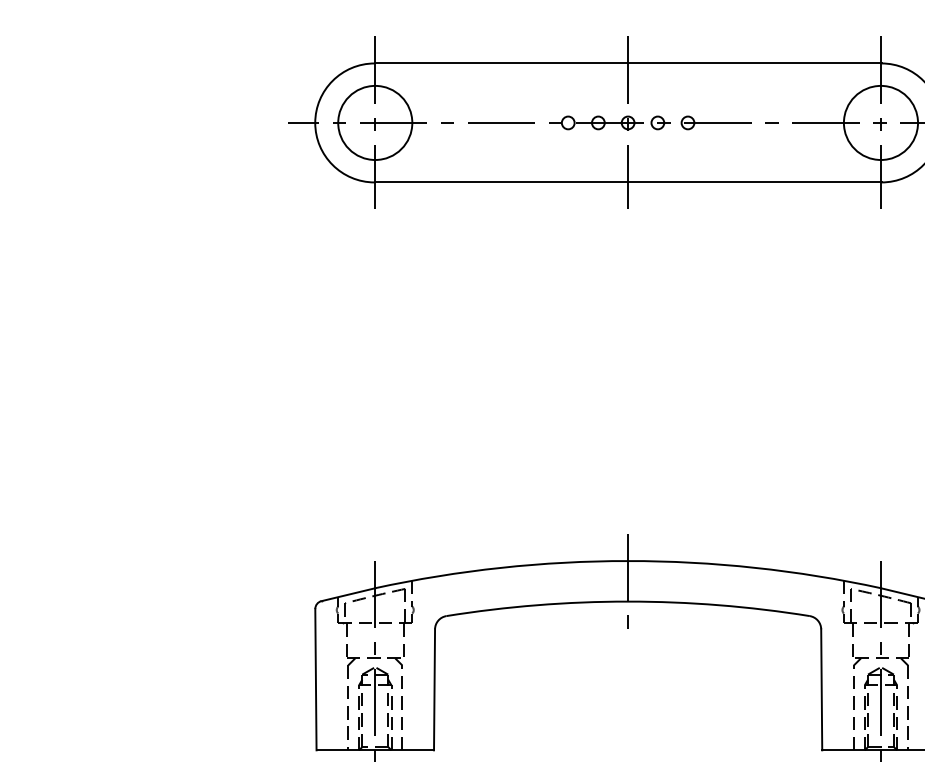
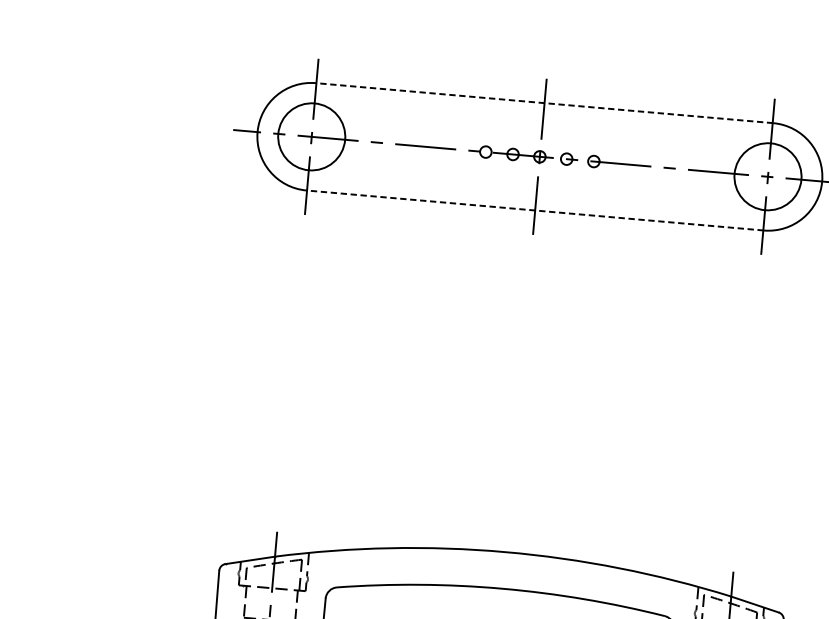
line: (627, 63) -> (544, 103), solid -> dashed
line: (627, 182) -> (534, 210), solid -> dashed
line: (628, 581) -> (504, 570), removed

